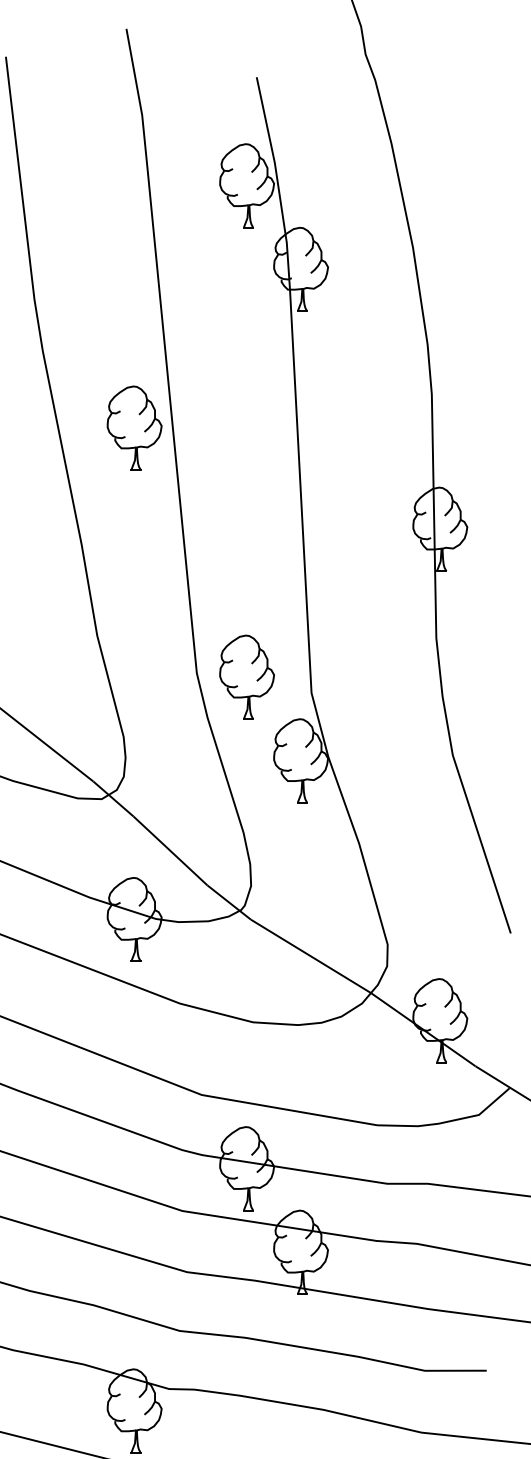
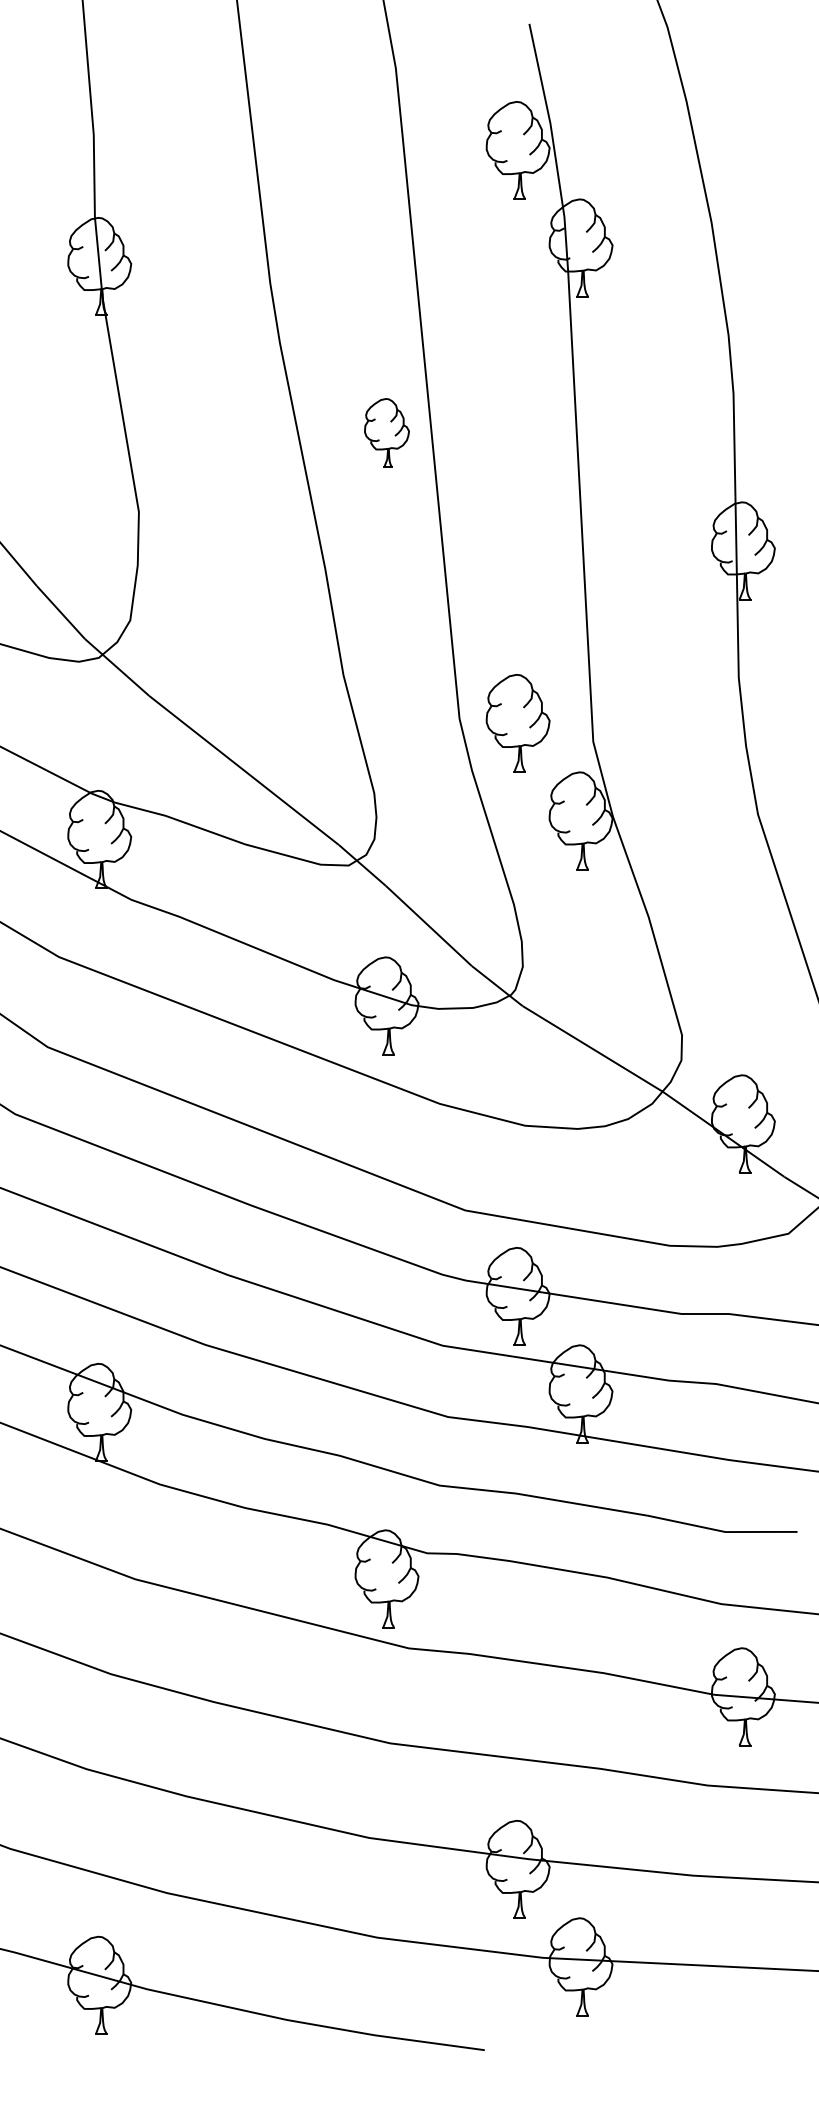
part: (134, 427) -> (386, 432), size x0.7

